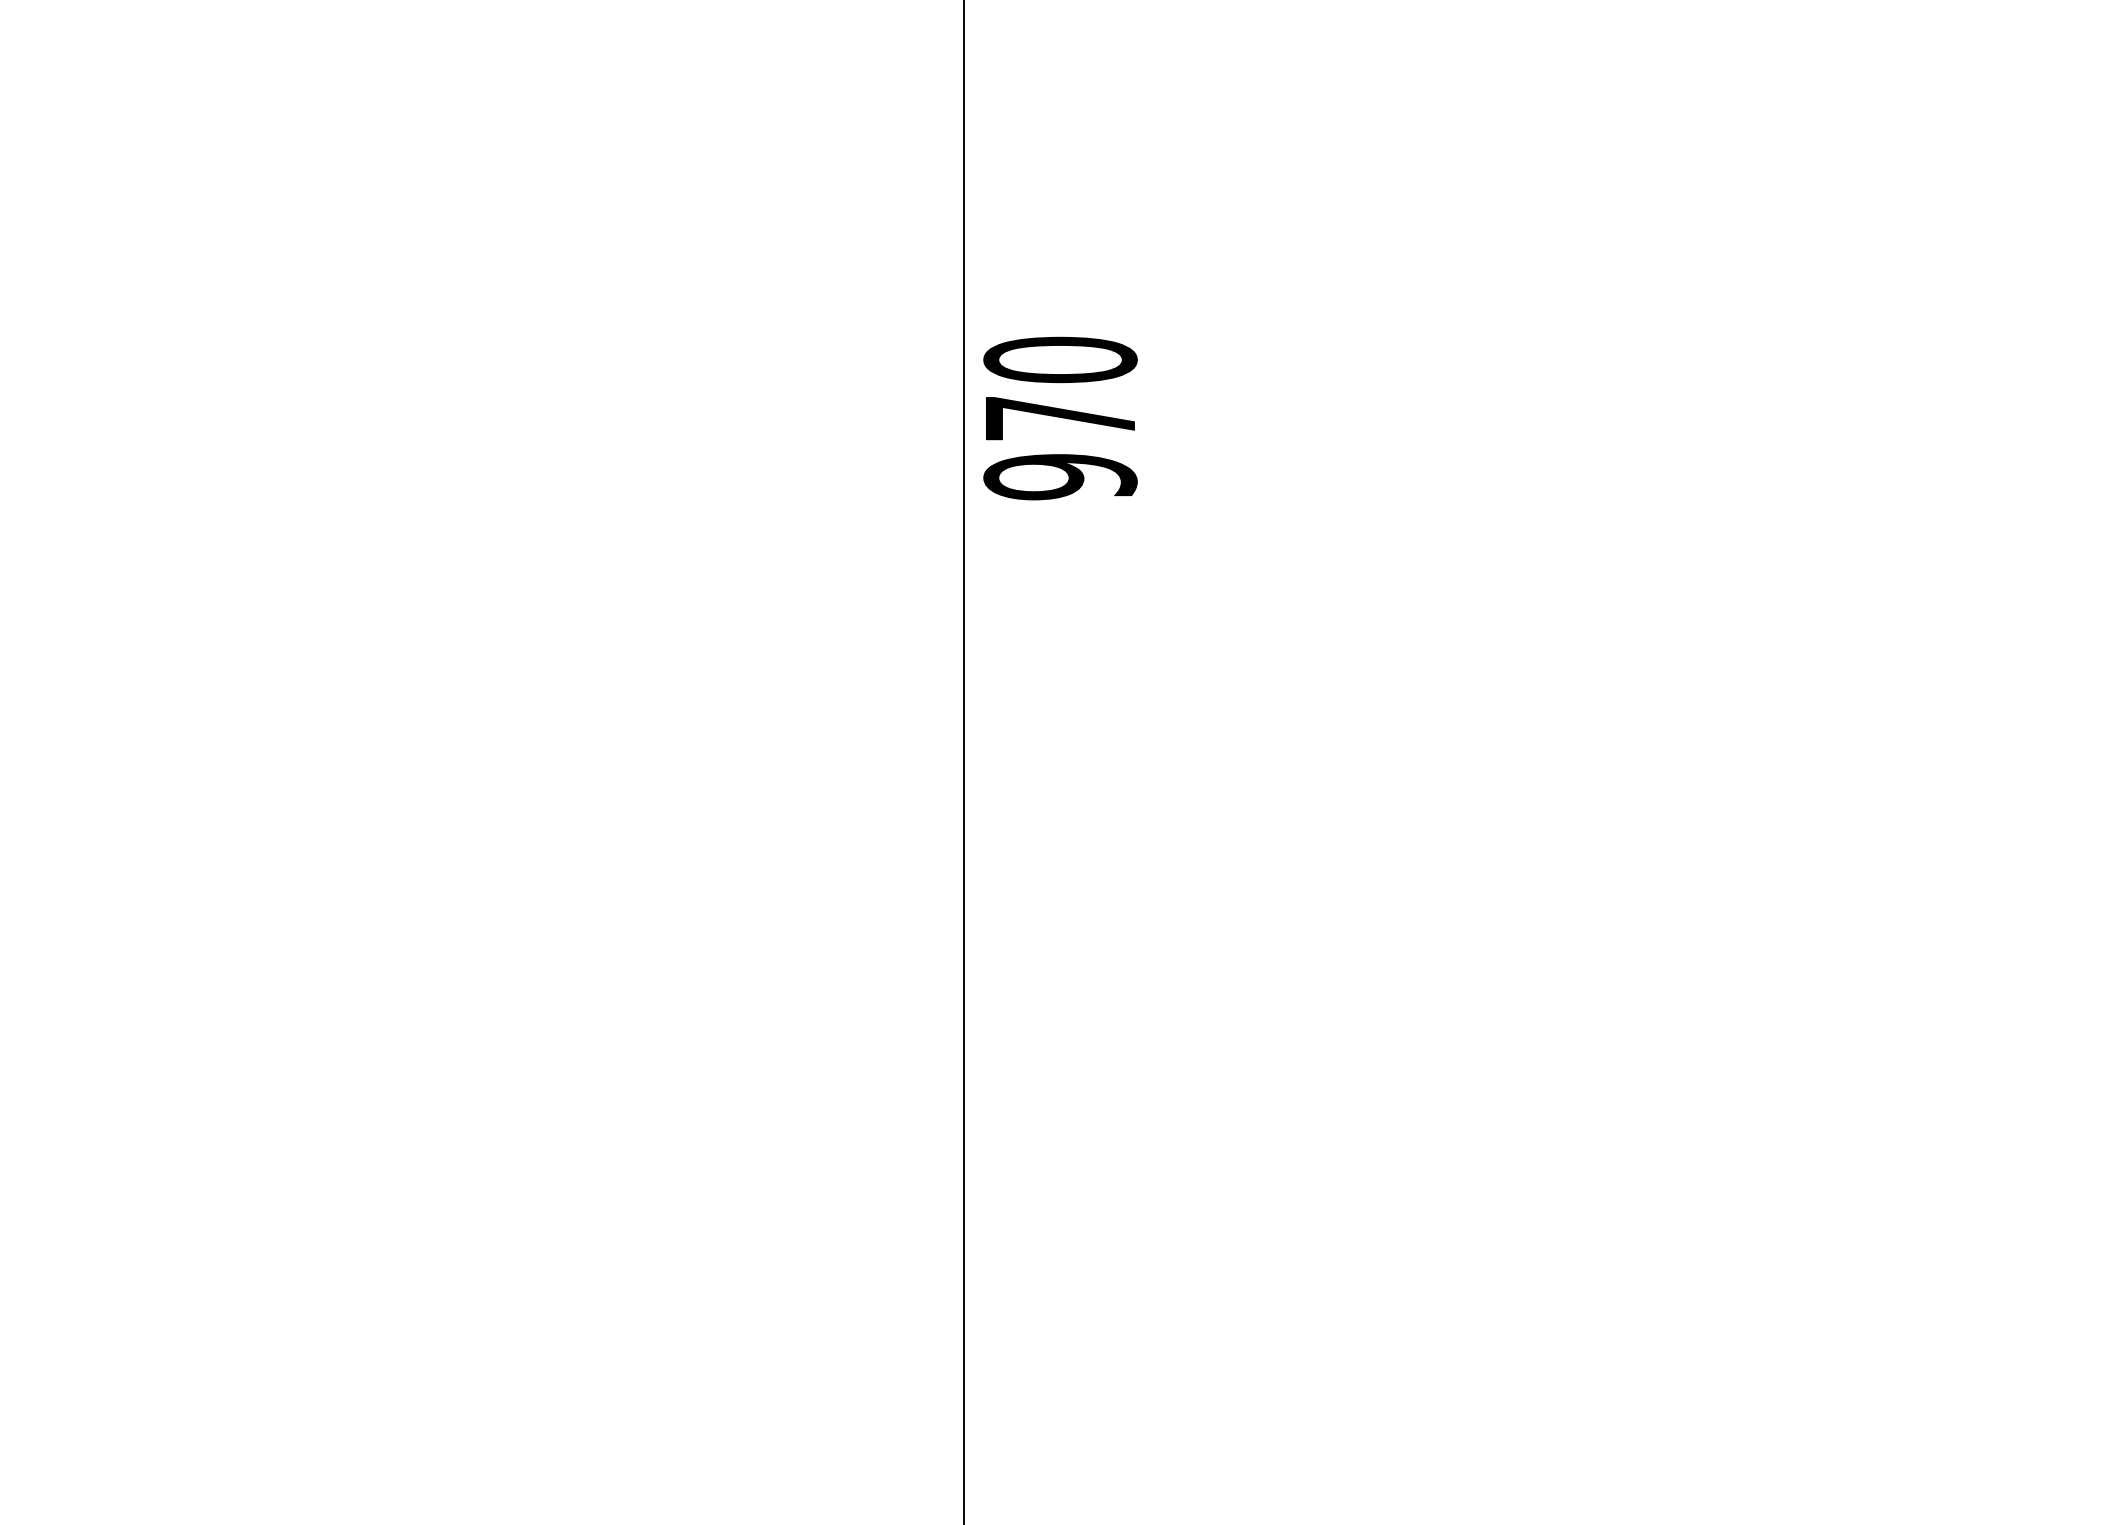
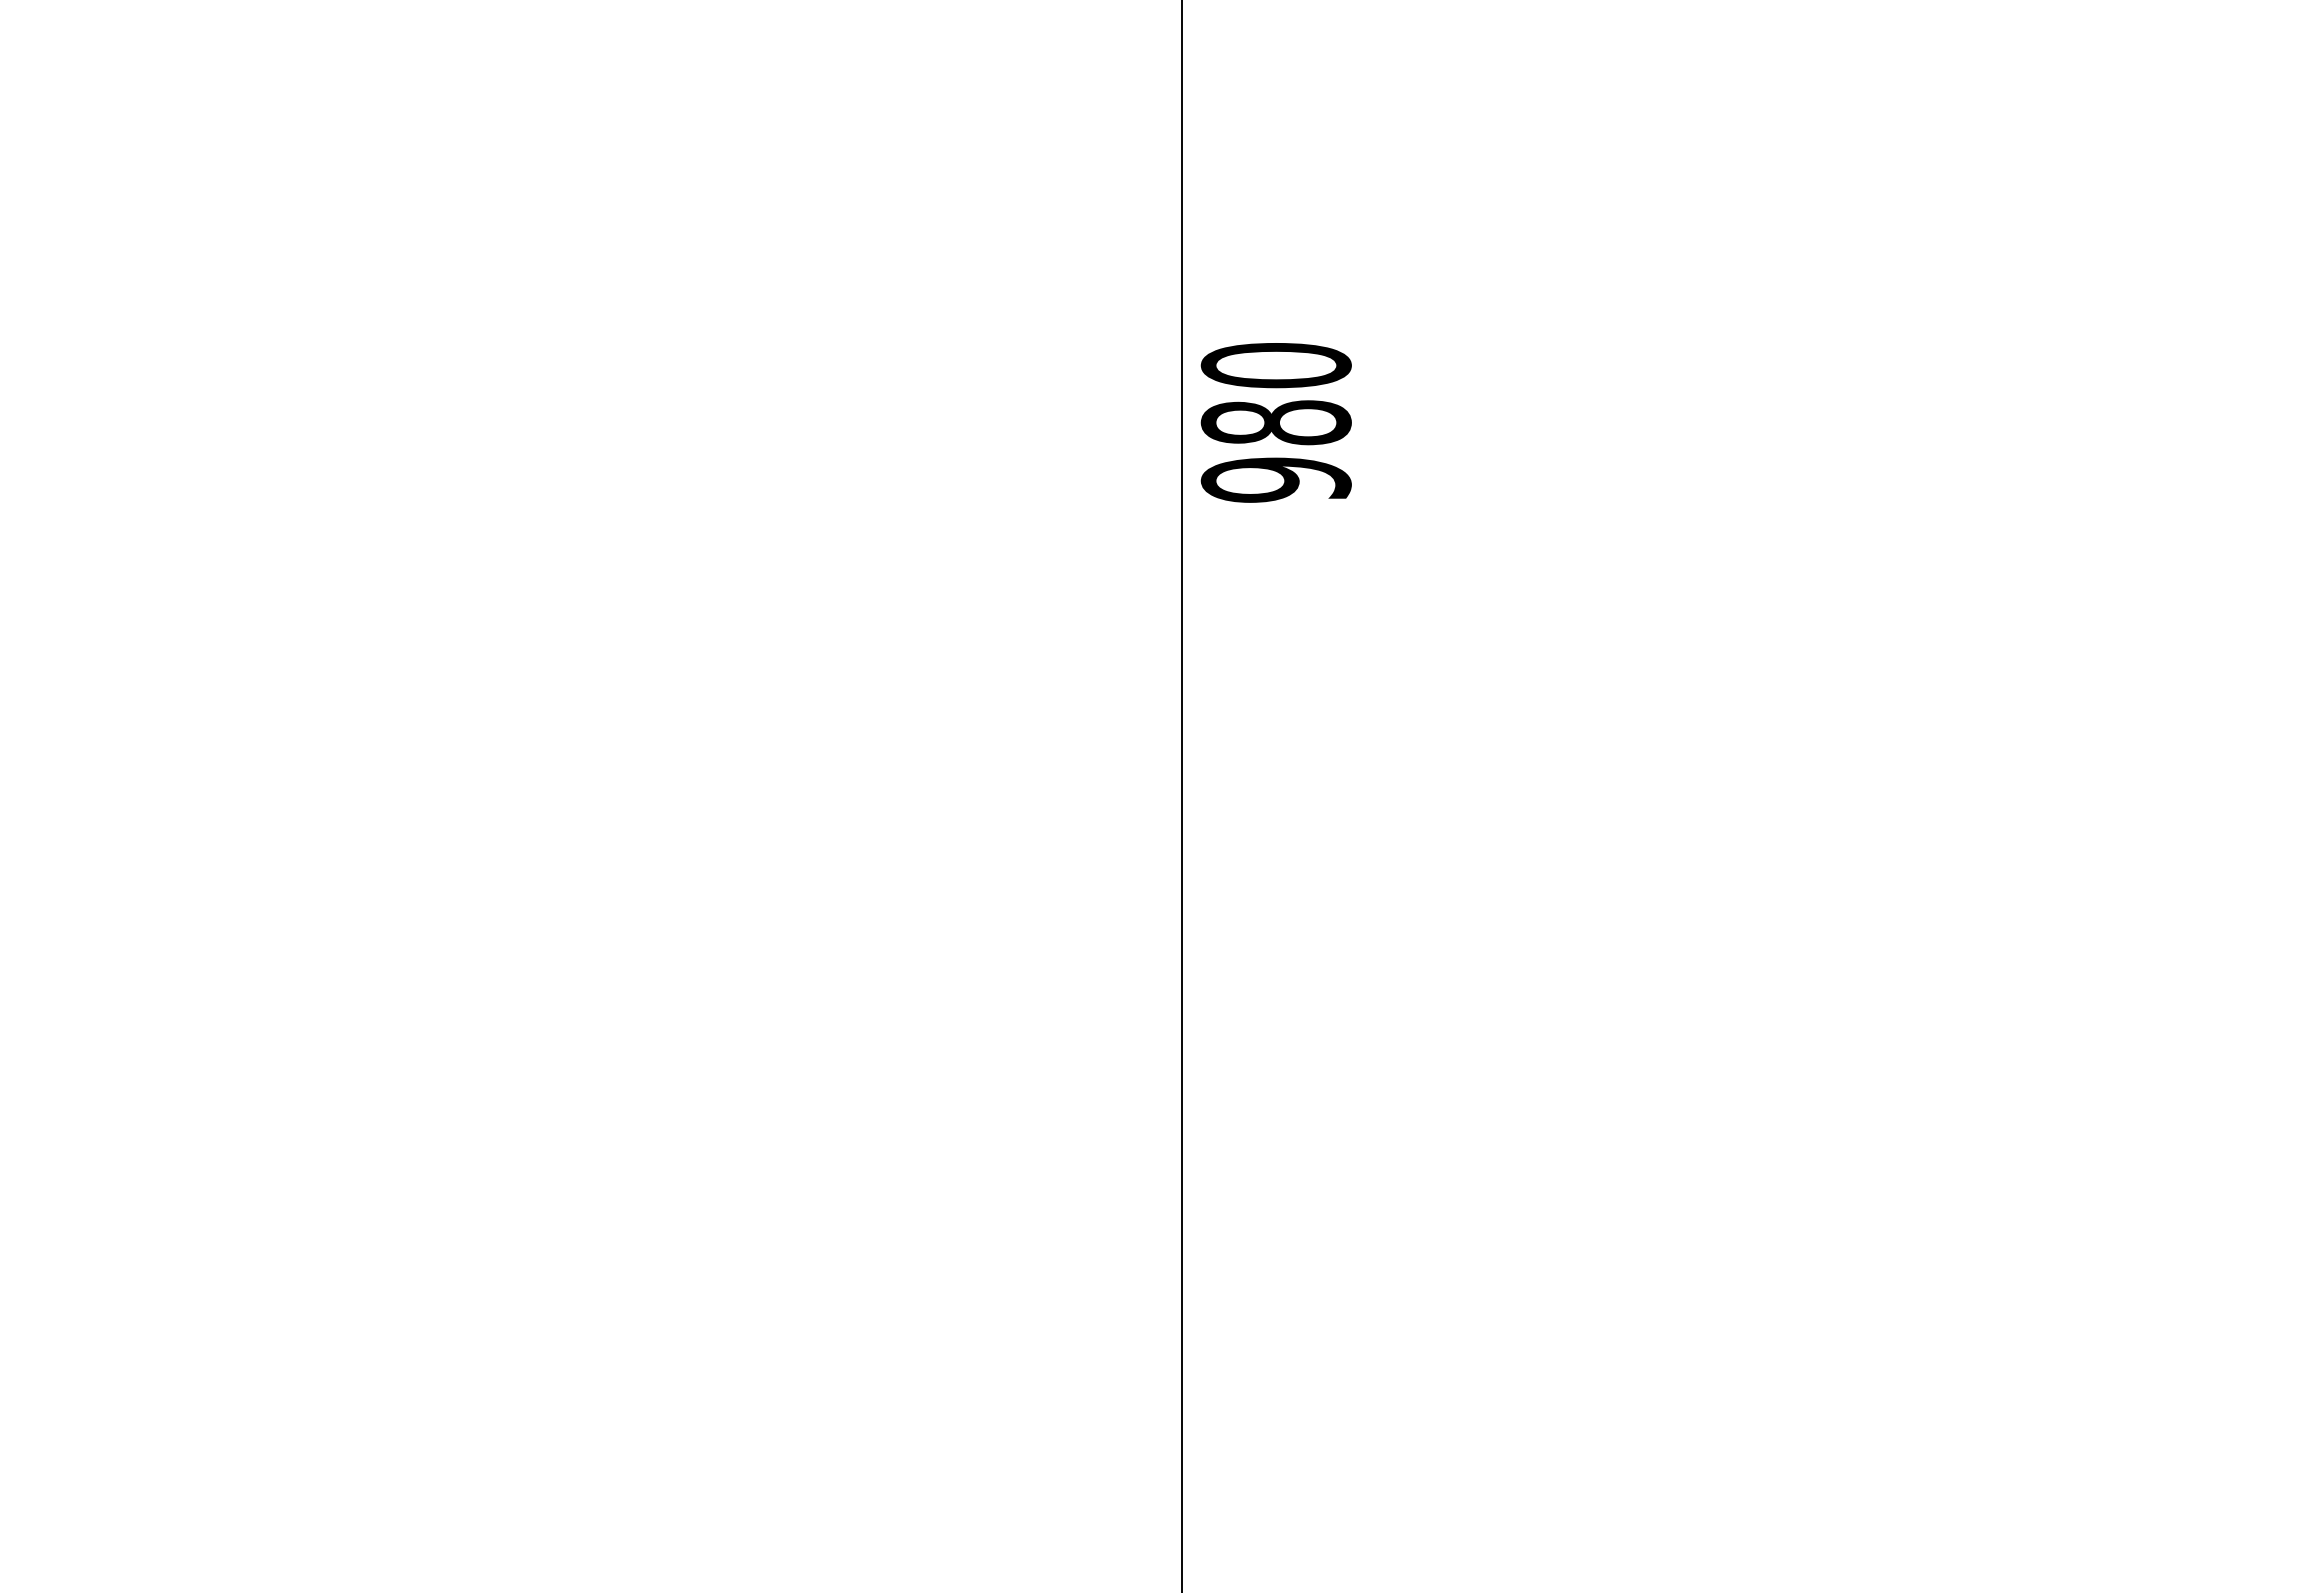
text: (1059, 418) -> (1275, 422), 970 -> 980

